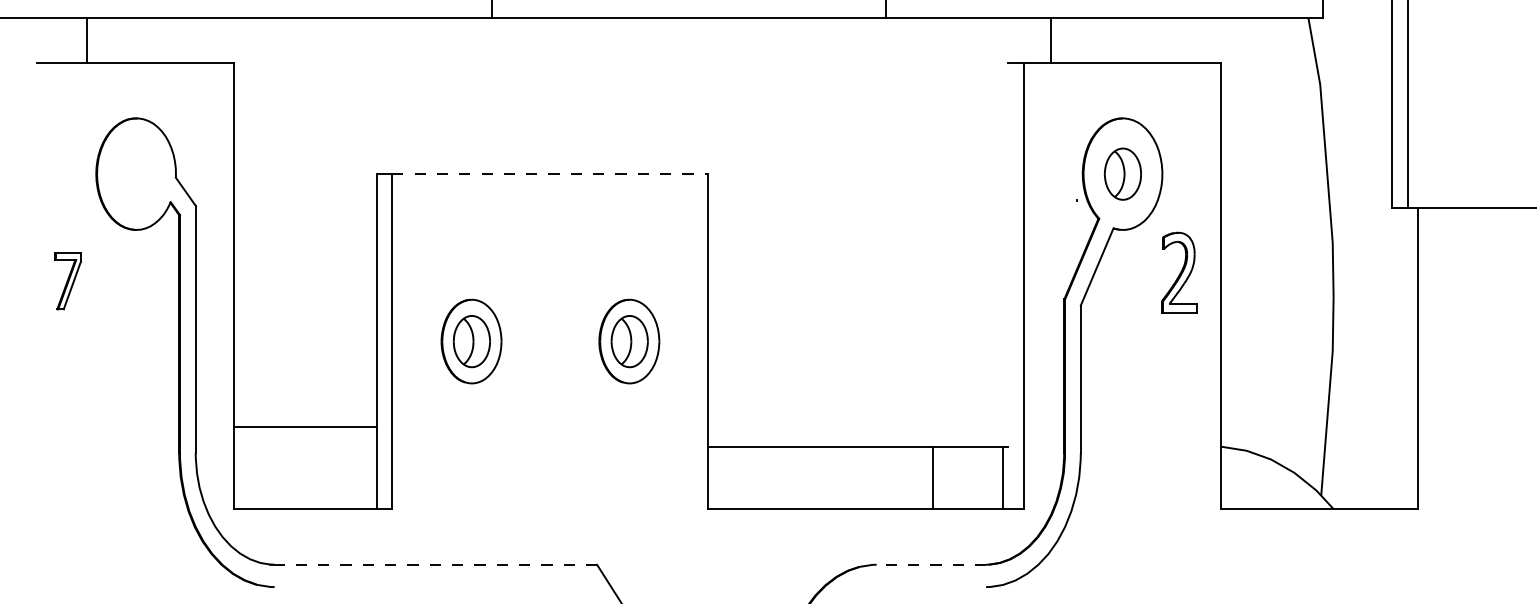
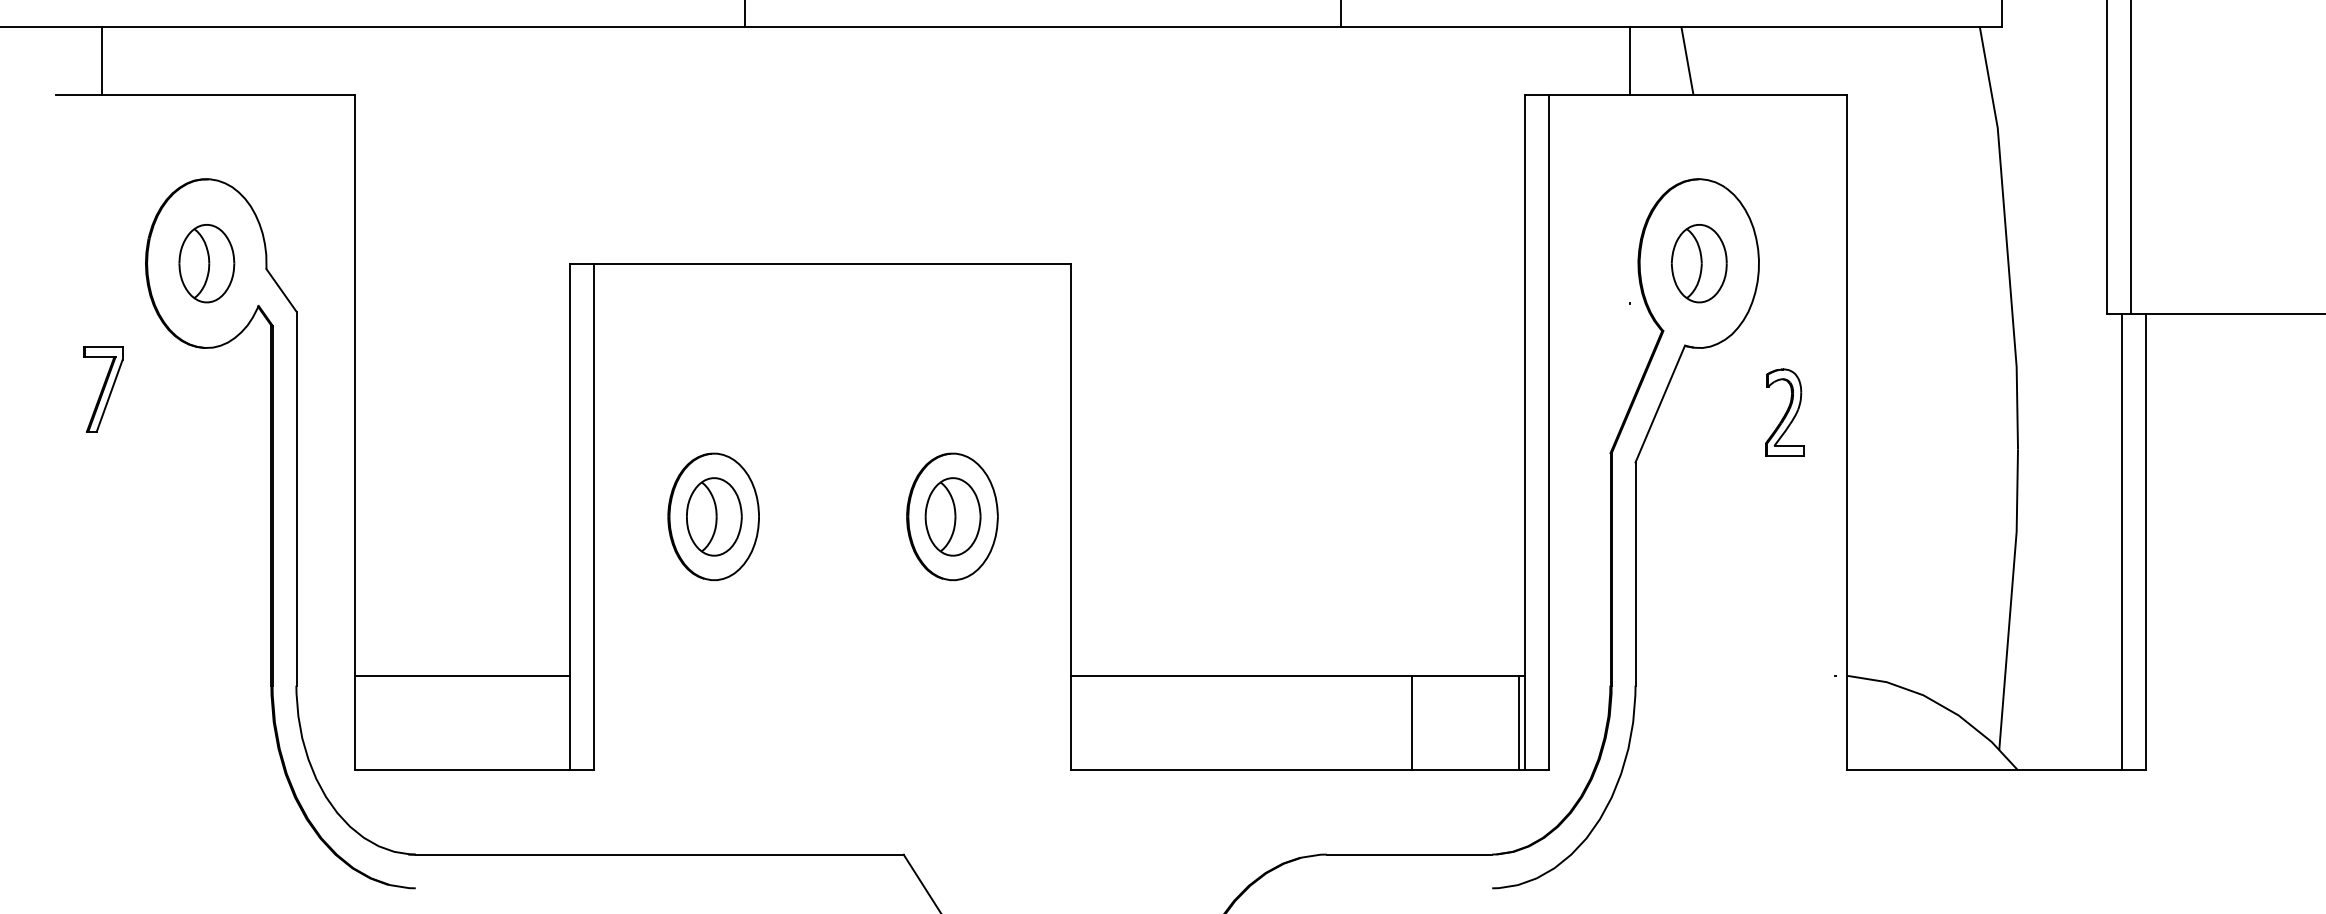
line: (87, 40) -> (102, 61), moved
line: (1051, 40) -> (1630, 61), moved
line: (1115, 40) -> (1688, 61), added
part: (136, 173) -> (206, 262), added
line: (550, 174) -> (833, 264), dashed -> solid
part: (1179, 272) -> (1784, 412), size x0.71
part: (67, 281) -> (102, 389), moved
line: (1007, 285) -> (1524, 432), added
line: (1402, 358) -> (2122, 542), added
line: (305, 426) -> (462, 675), moved
line: (435, 564) -> (659, 854), dashed -> solid
line: (931, 564) -> (1409, 854), dashed -> solid

